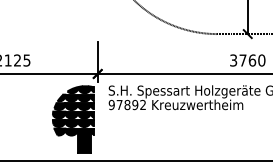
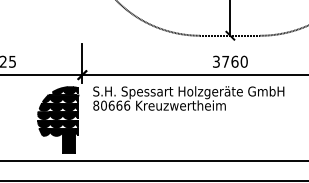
text: (127, 104) -> (111, 105), 97892 -> 80666

